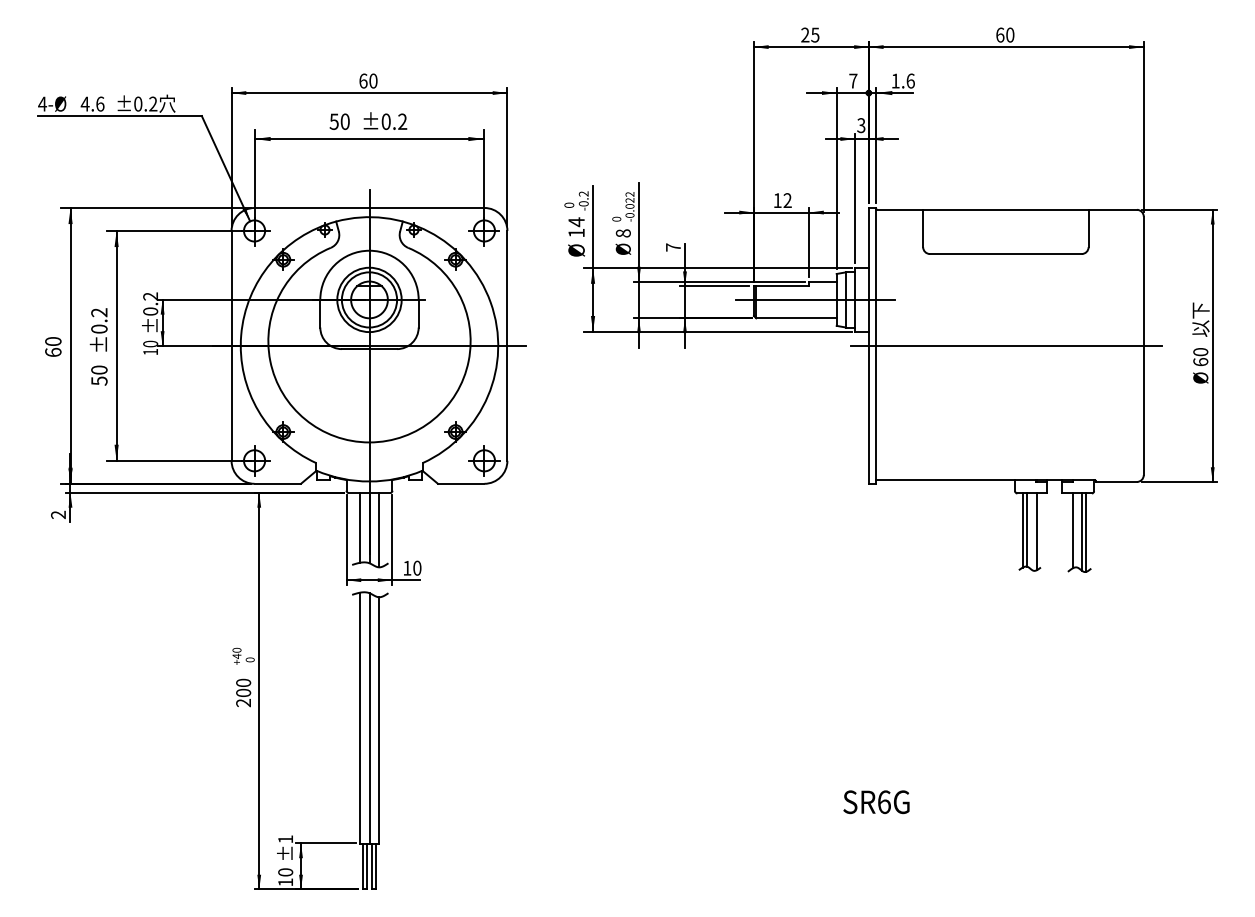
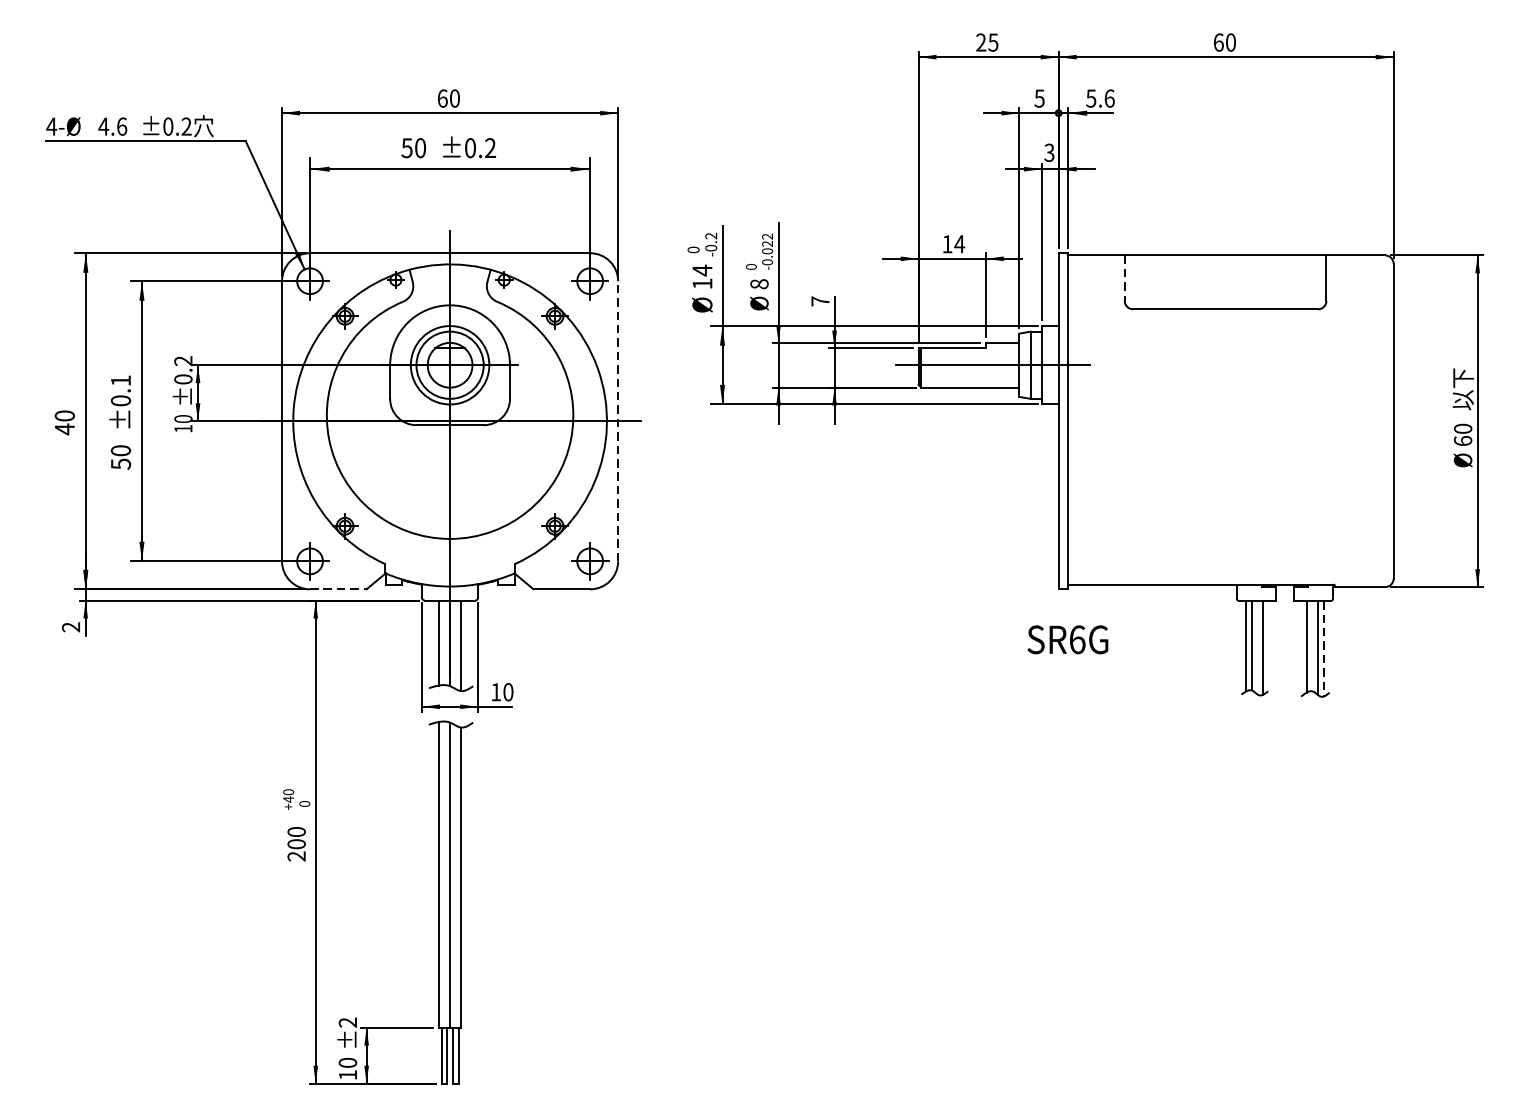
text: (853, 80) -> (1039, 97), 7 -> 5
text: (895, 80) -> (1091, 97), 1.6 -> 5.6
text: (787, 200) -> (959, 244), 12 -> 14
line: (923, 228) -> (1125, 278), solid -> dashed
text: (99, 312) -> (121, 380), ±0.2 -> ±0.1
line: (507, 345) -> (618, 420), solid -> dashed
line: (1006, 345) -> (1226, 420), removed
text: (53, 352) -> (65, 429), 60 -> 40
line: (278, 483) -> (339, 588), solid -> dashed
line: (1086, 533) -> (1323, 649), solid -> dashed
text: (876, 802) -> (1067, 640), moved
text: (285, 839) -> (347, 1022), ±1 -> ±2

